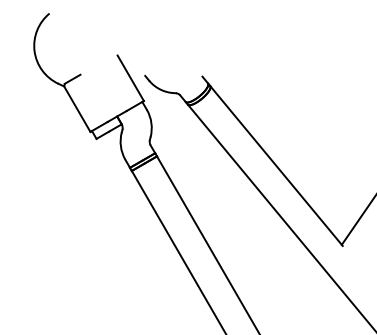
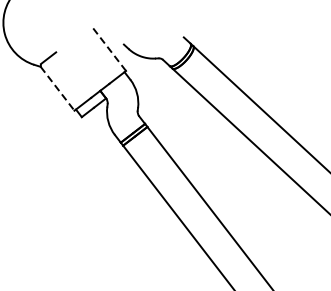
line: (130, 77) -> (108, 48), solid -> dashed
line: (77, 109) -> (57, 89), solid -> dashed

